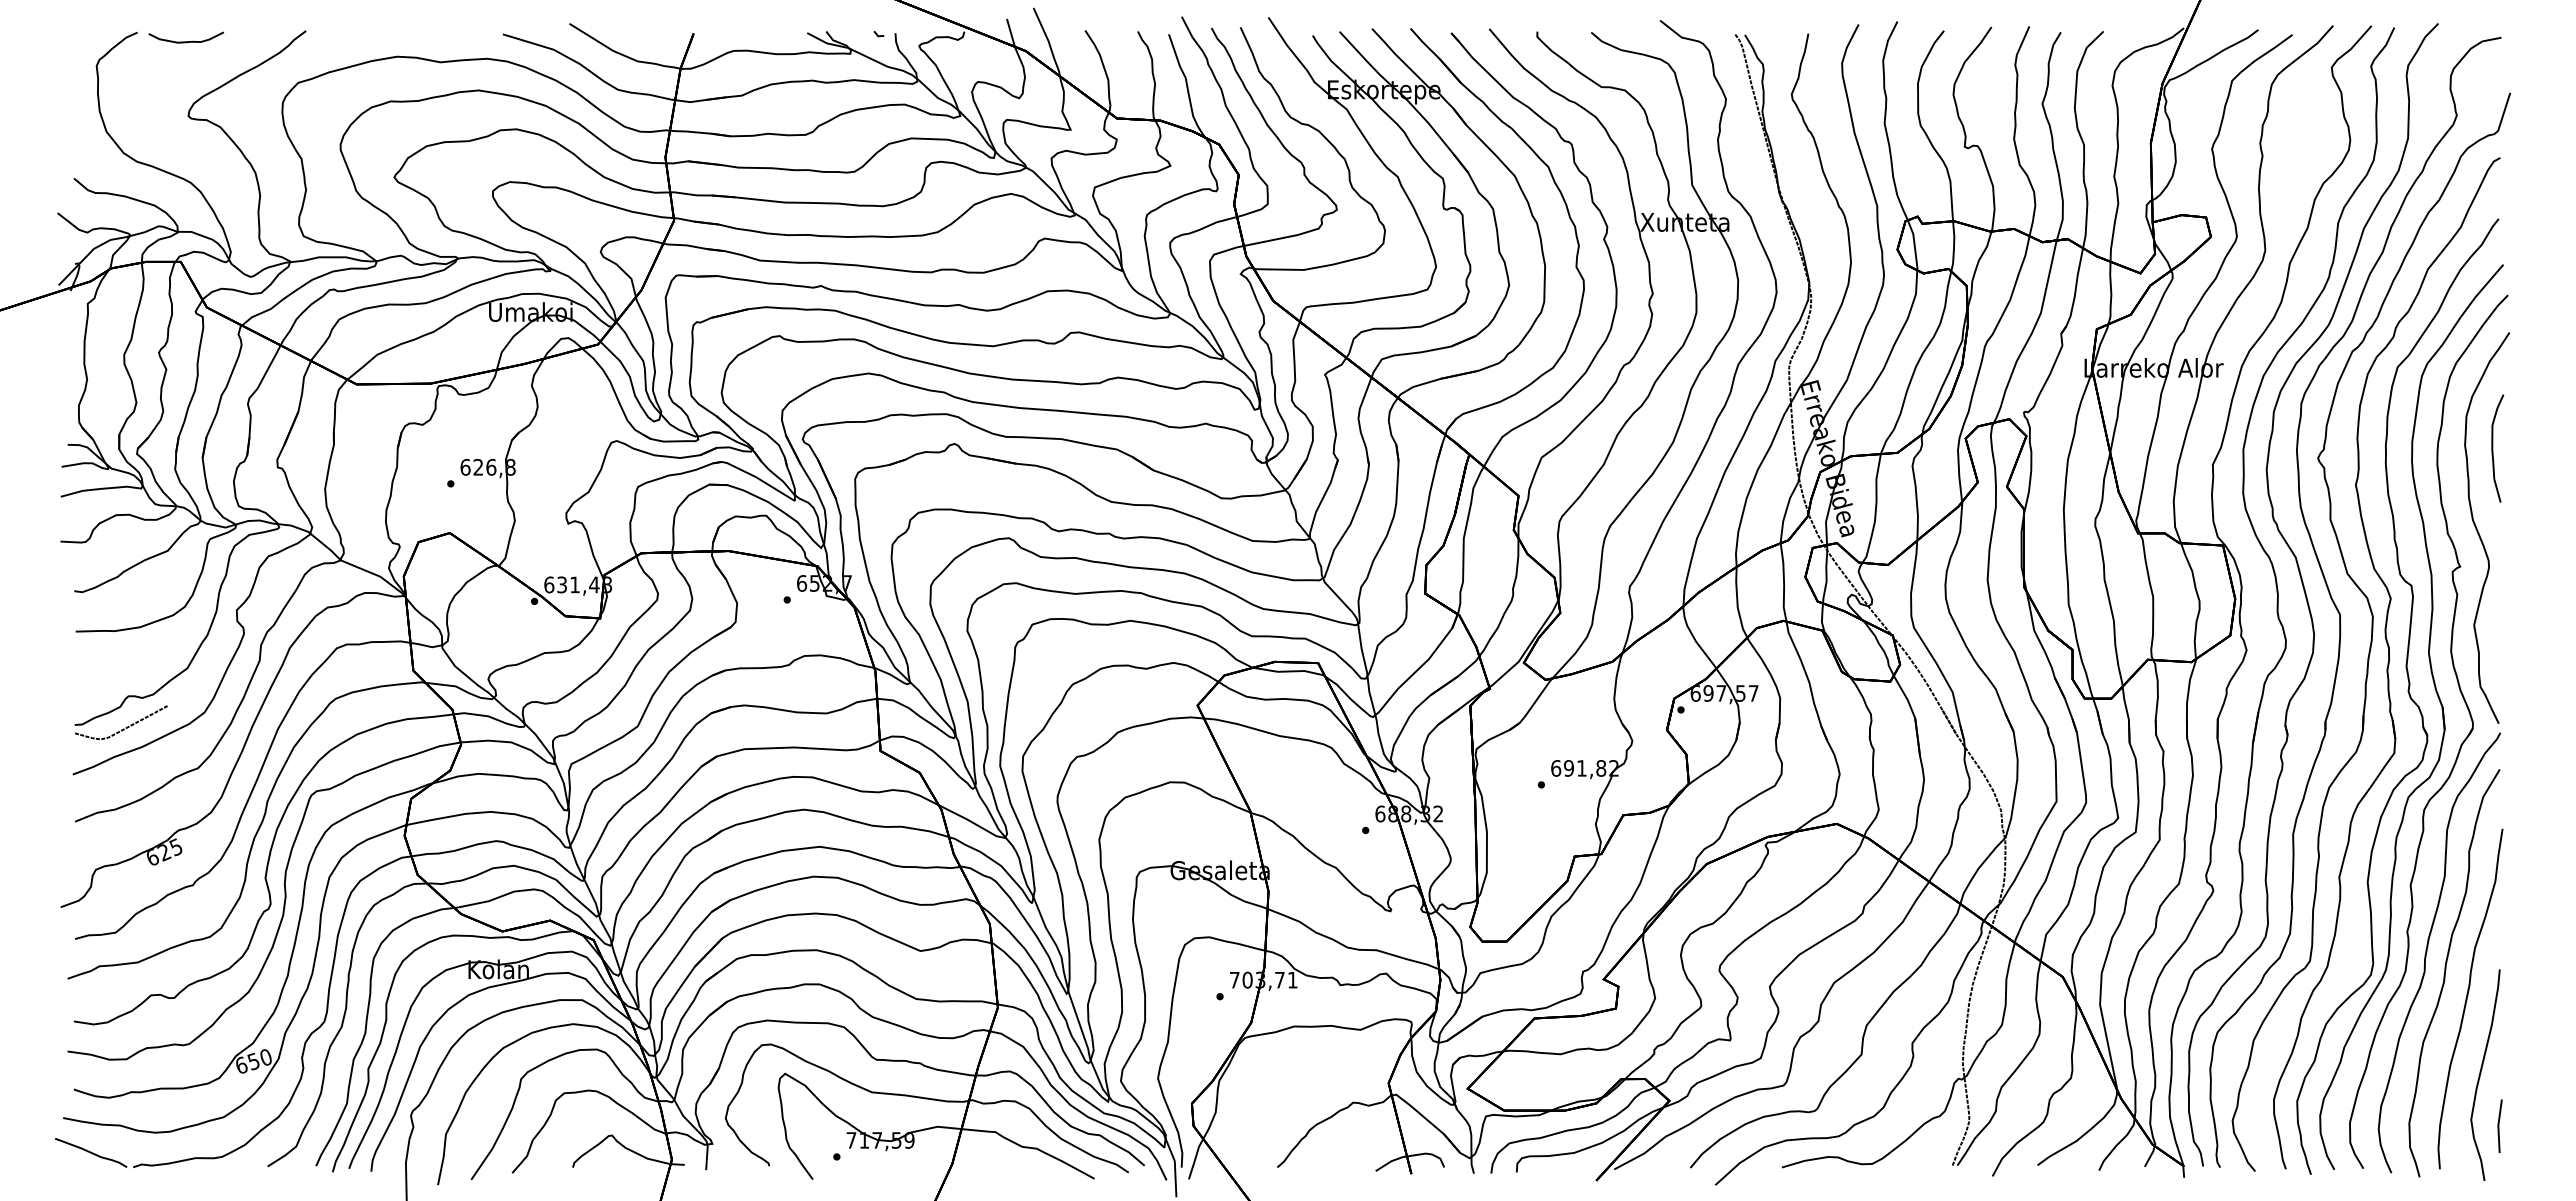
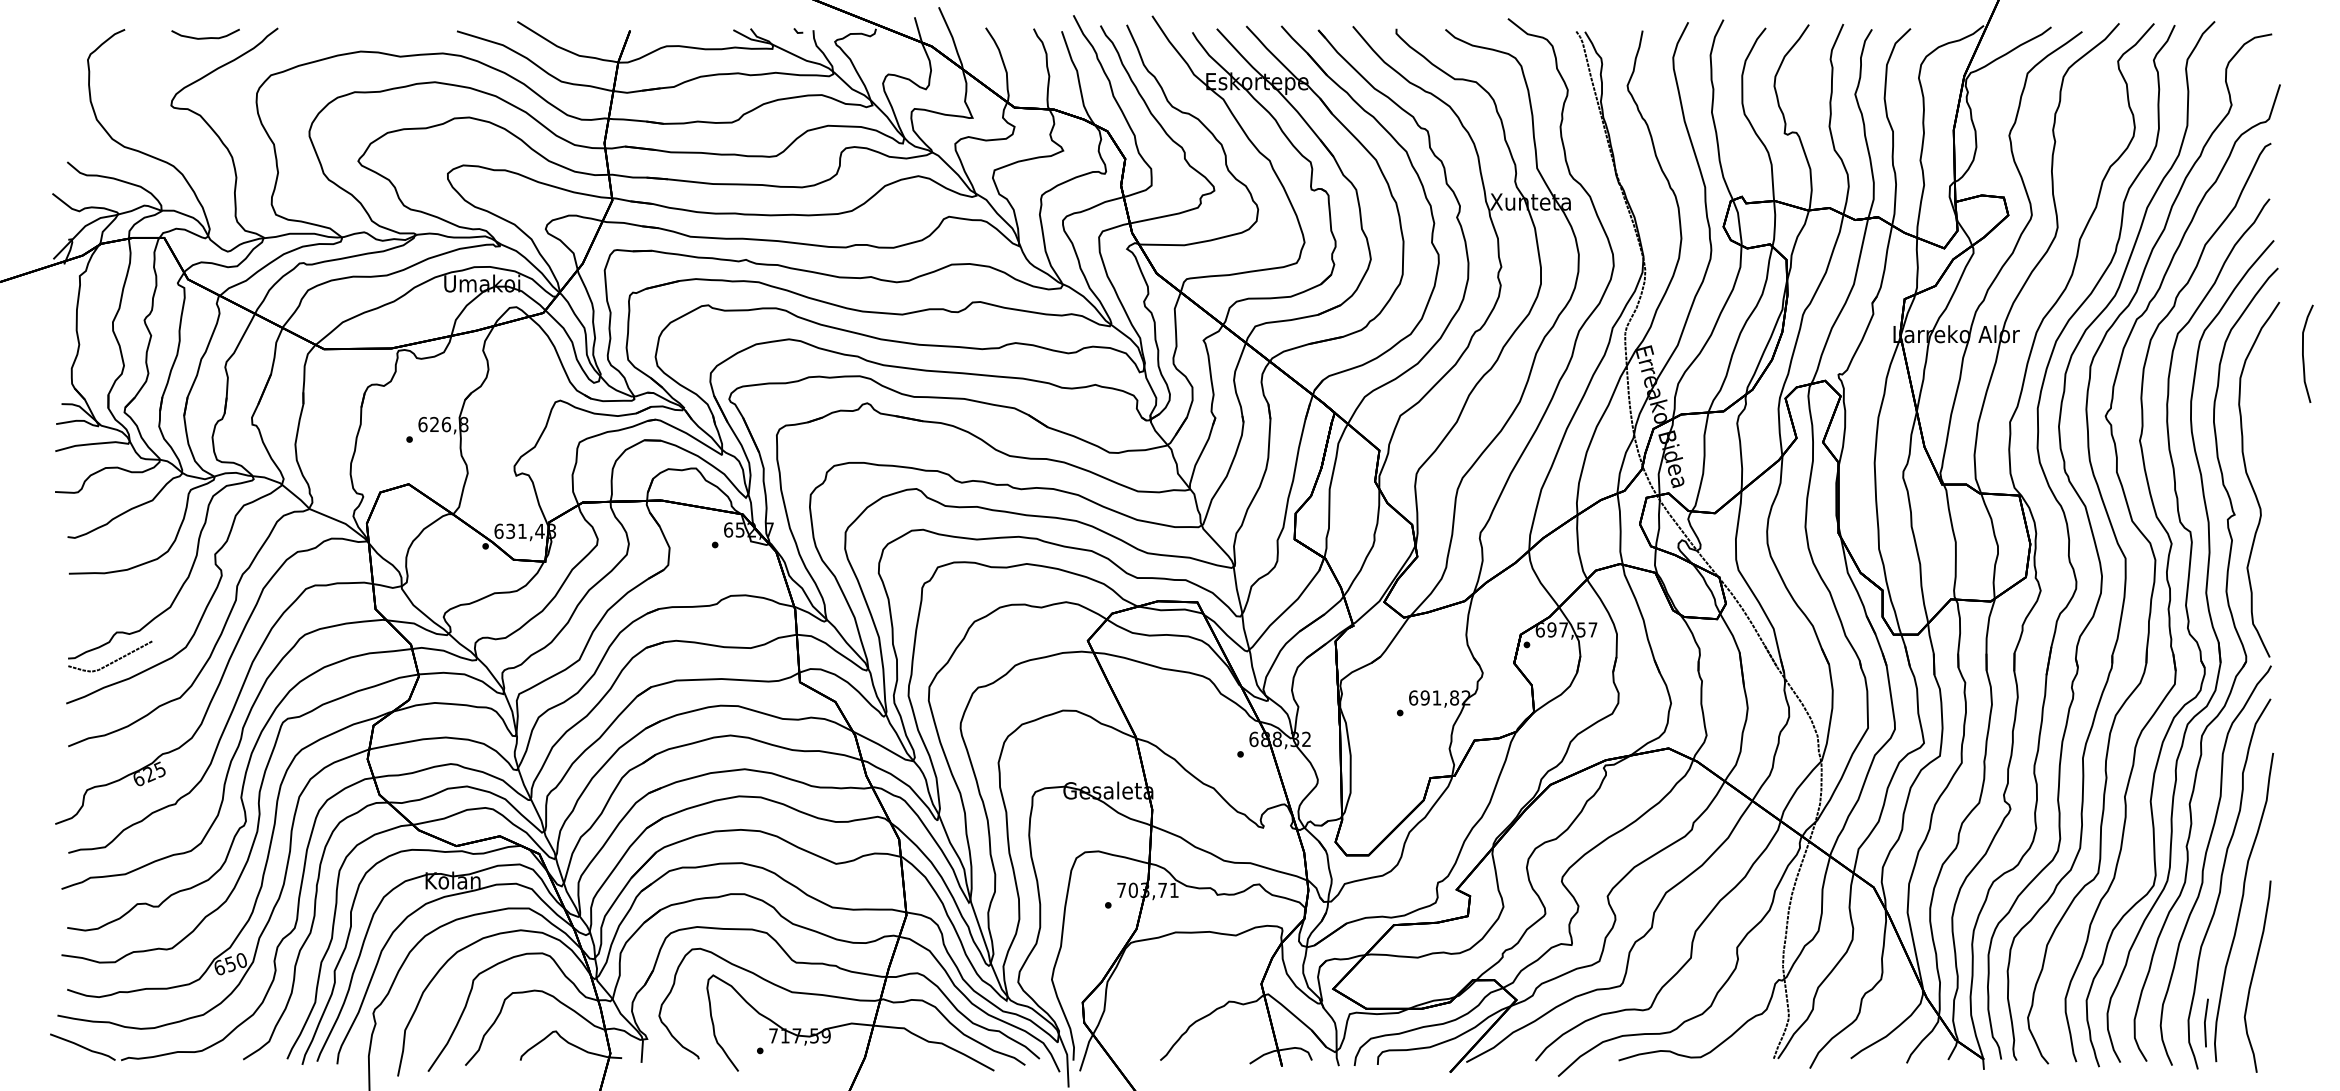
curve: (185, 41) -> (204, 37), moved
curve: (2493, 448) -> (2304, 353), moved
line: (2499, 1125) -> (2205, 1022), moved

